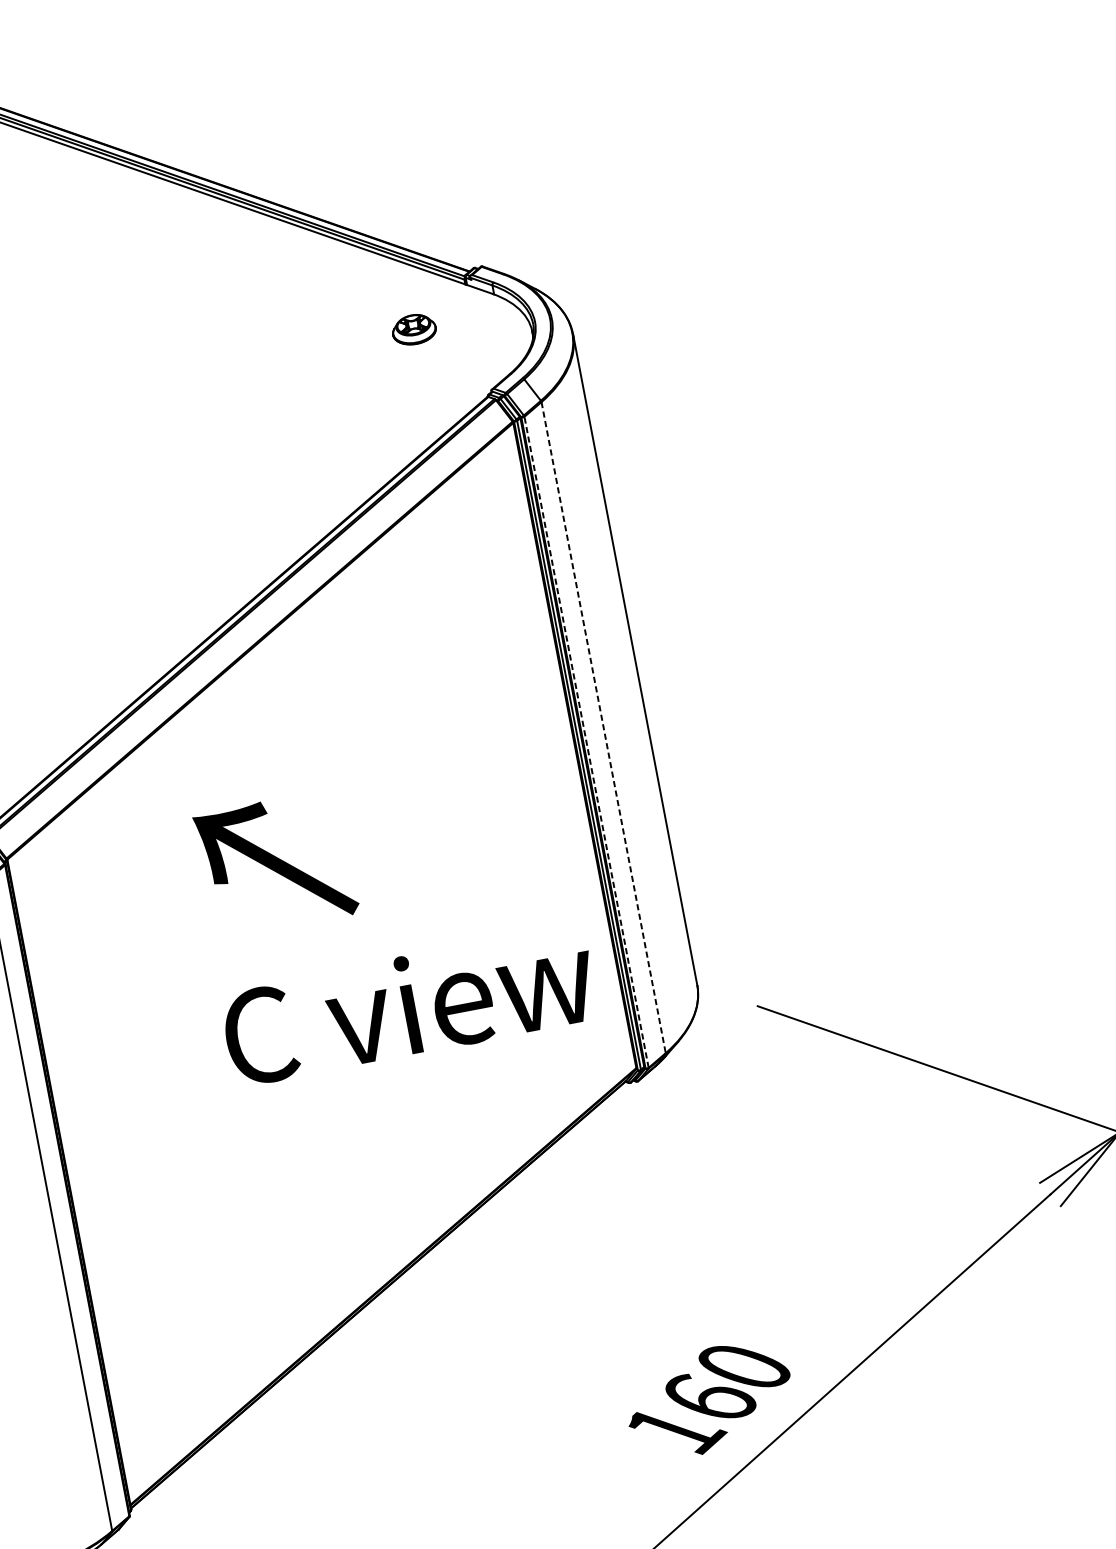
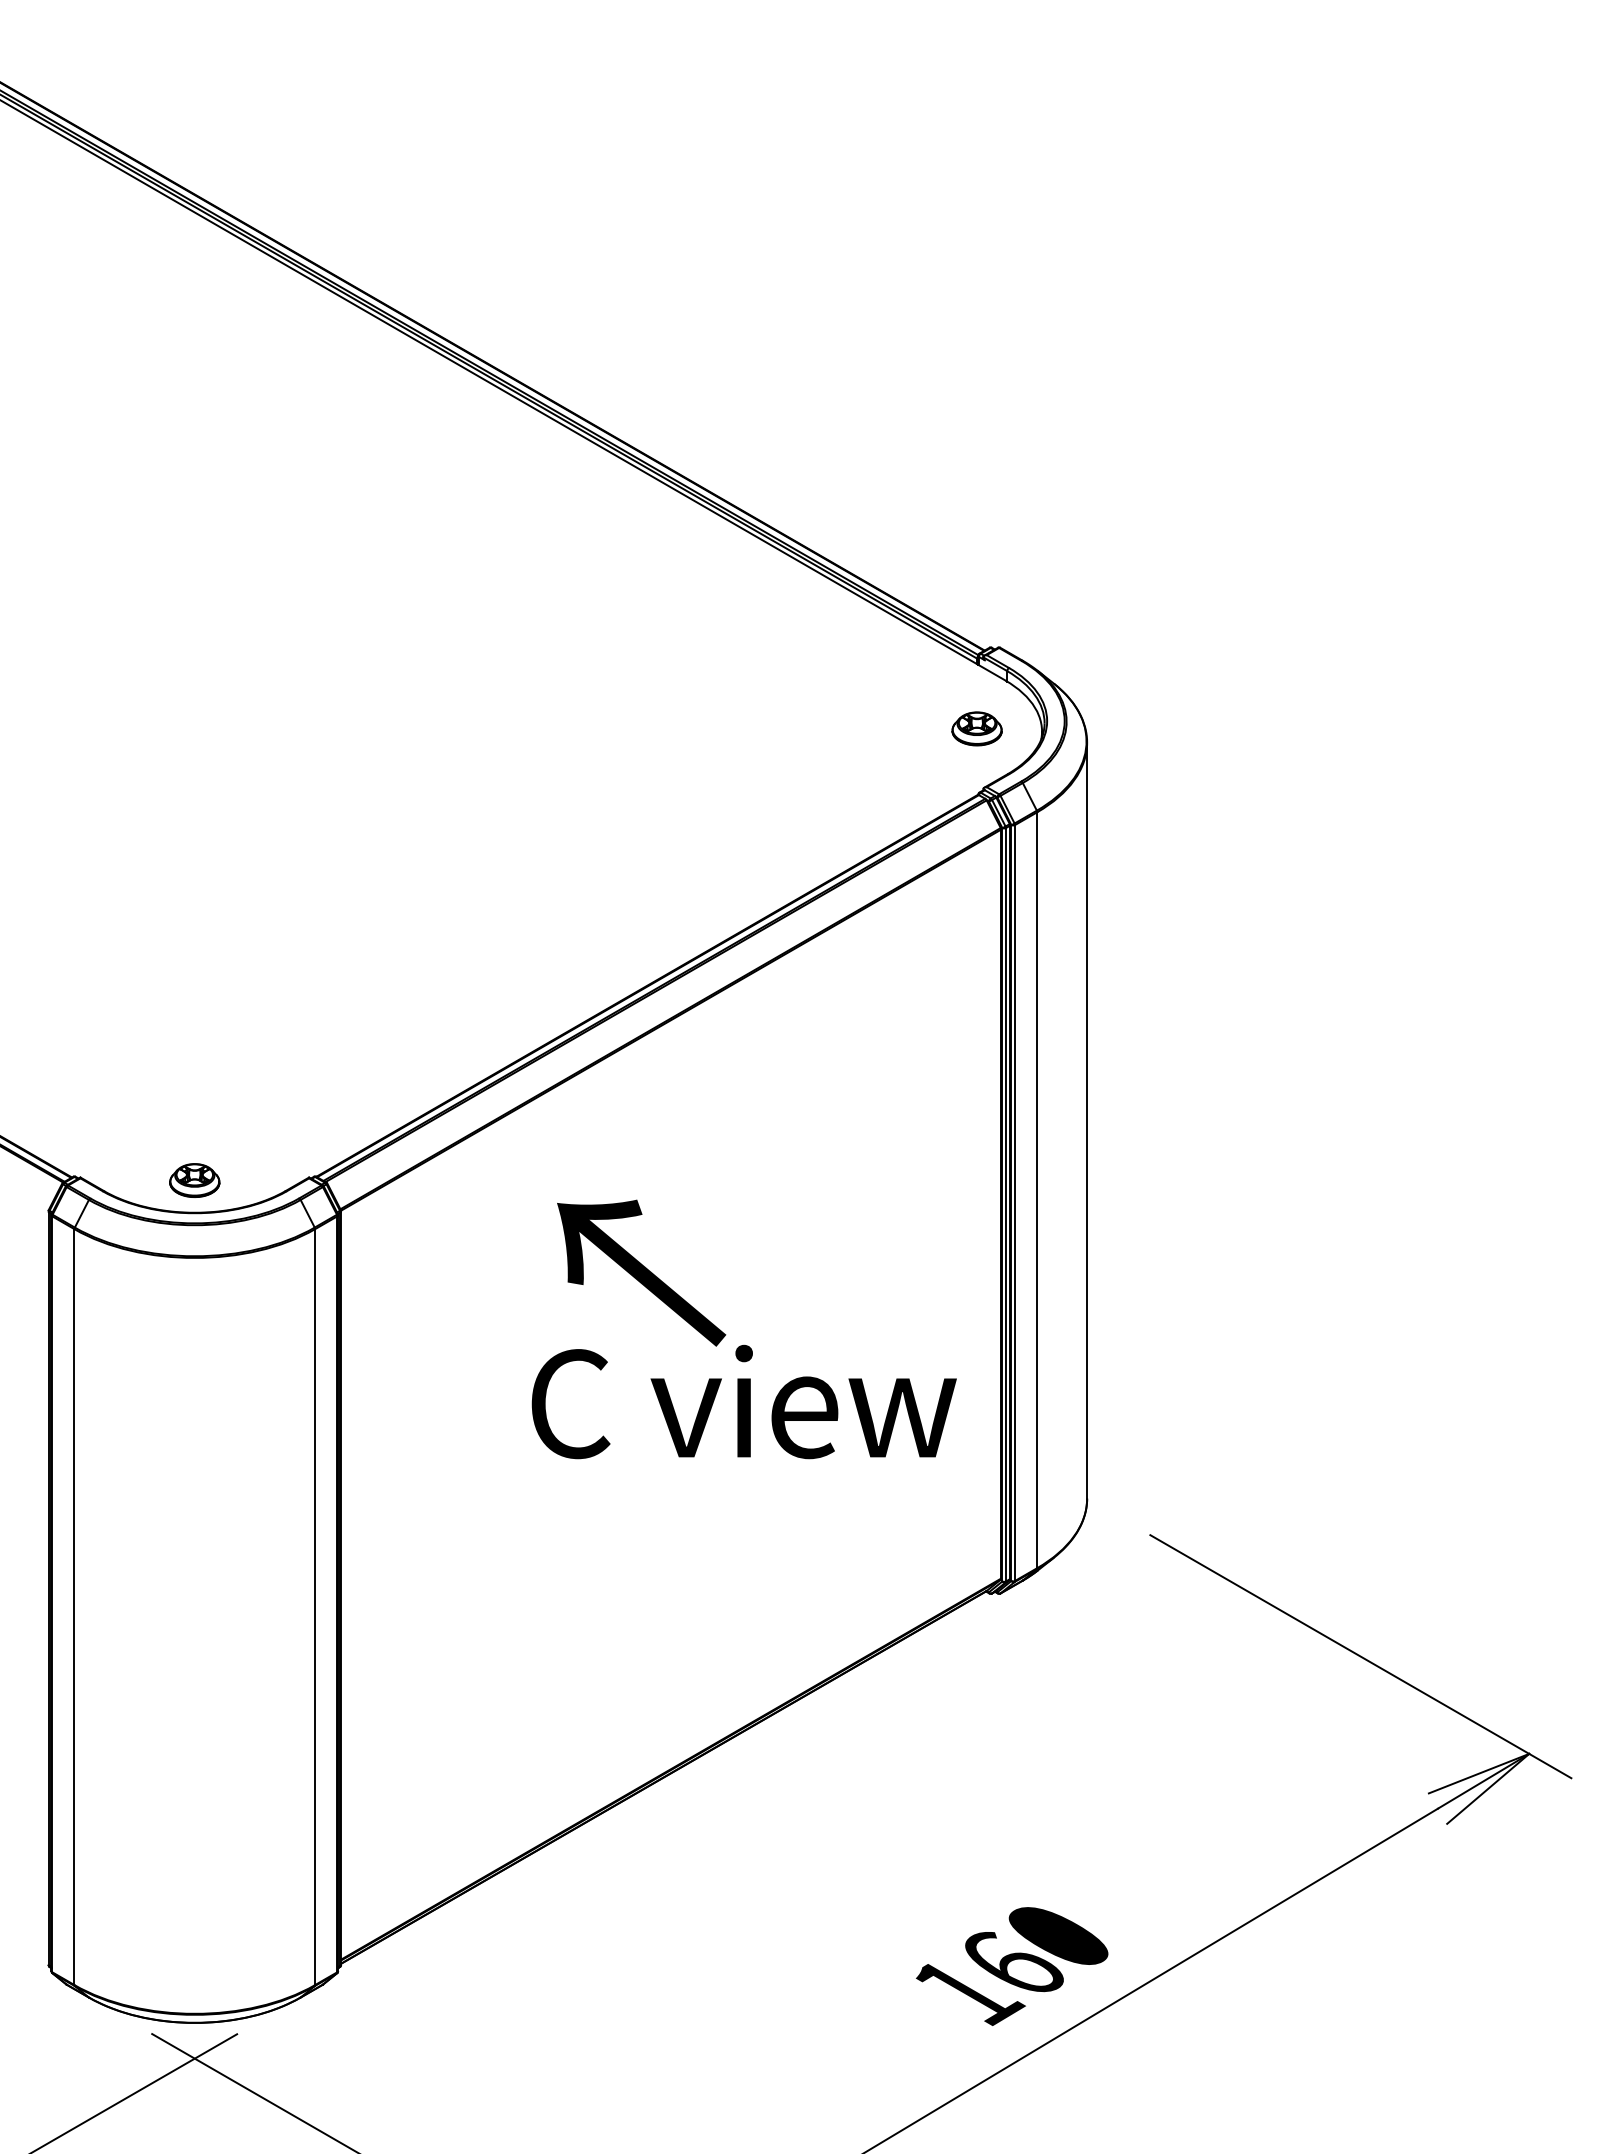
part: (413, 329) -> (976, 728), moved
line: (603, 727) -> (1037, 1190), dashed -> solid
line: (587, 742) -> (1015, 1203), dashed -> solid
text: (408, 1005) -> (743, 1401), moved

